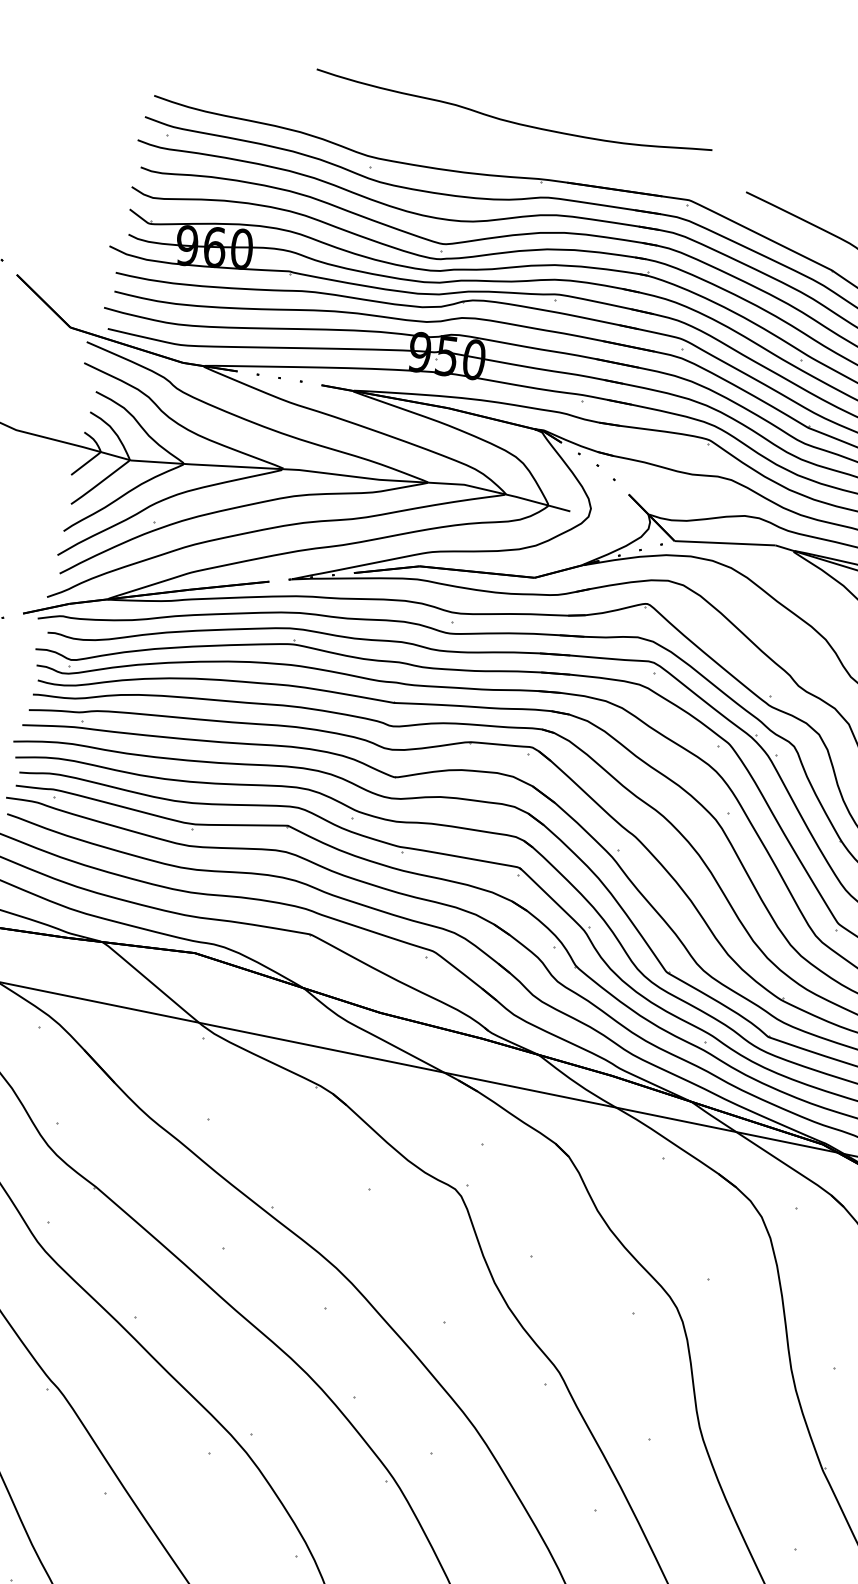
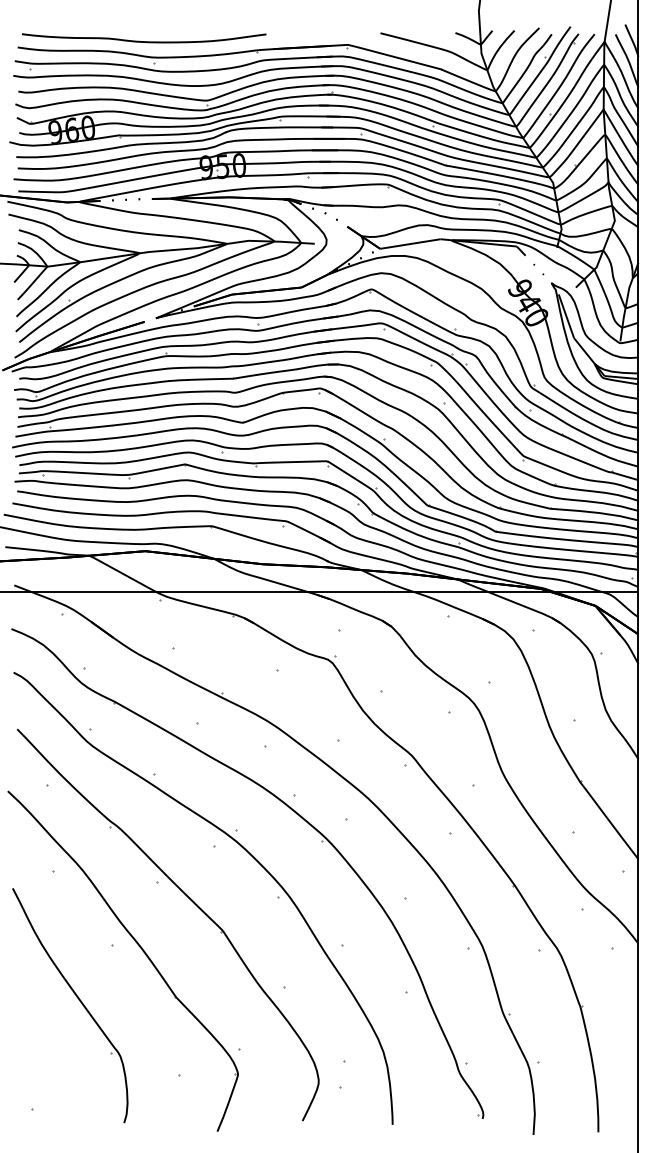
curve: (512, 121) -> (144, 41), moved

